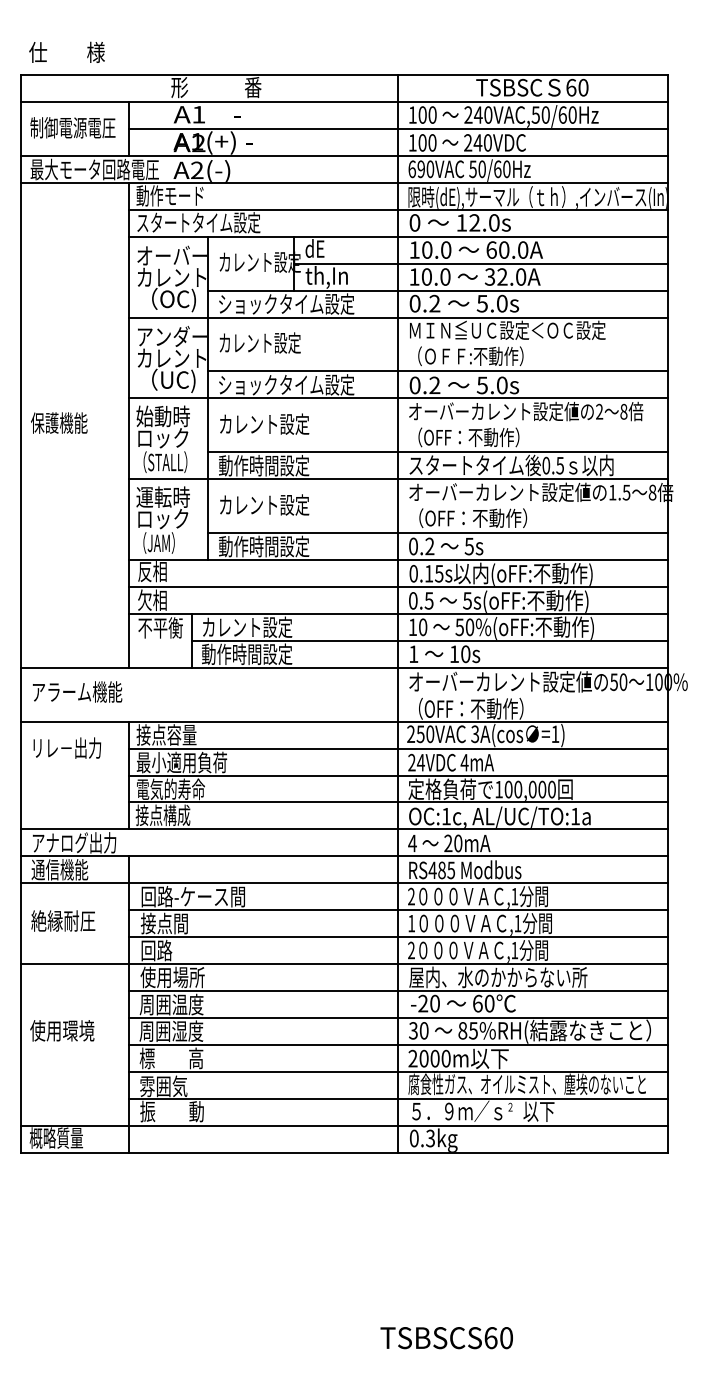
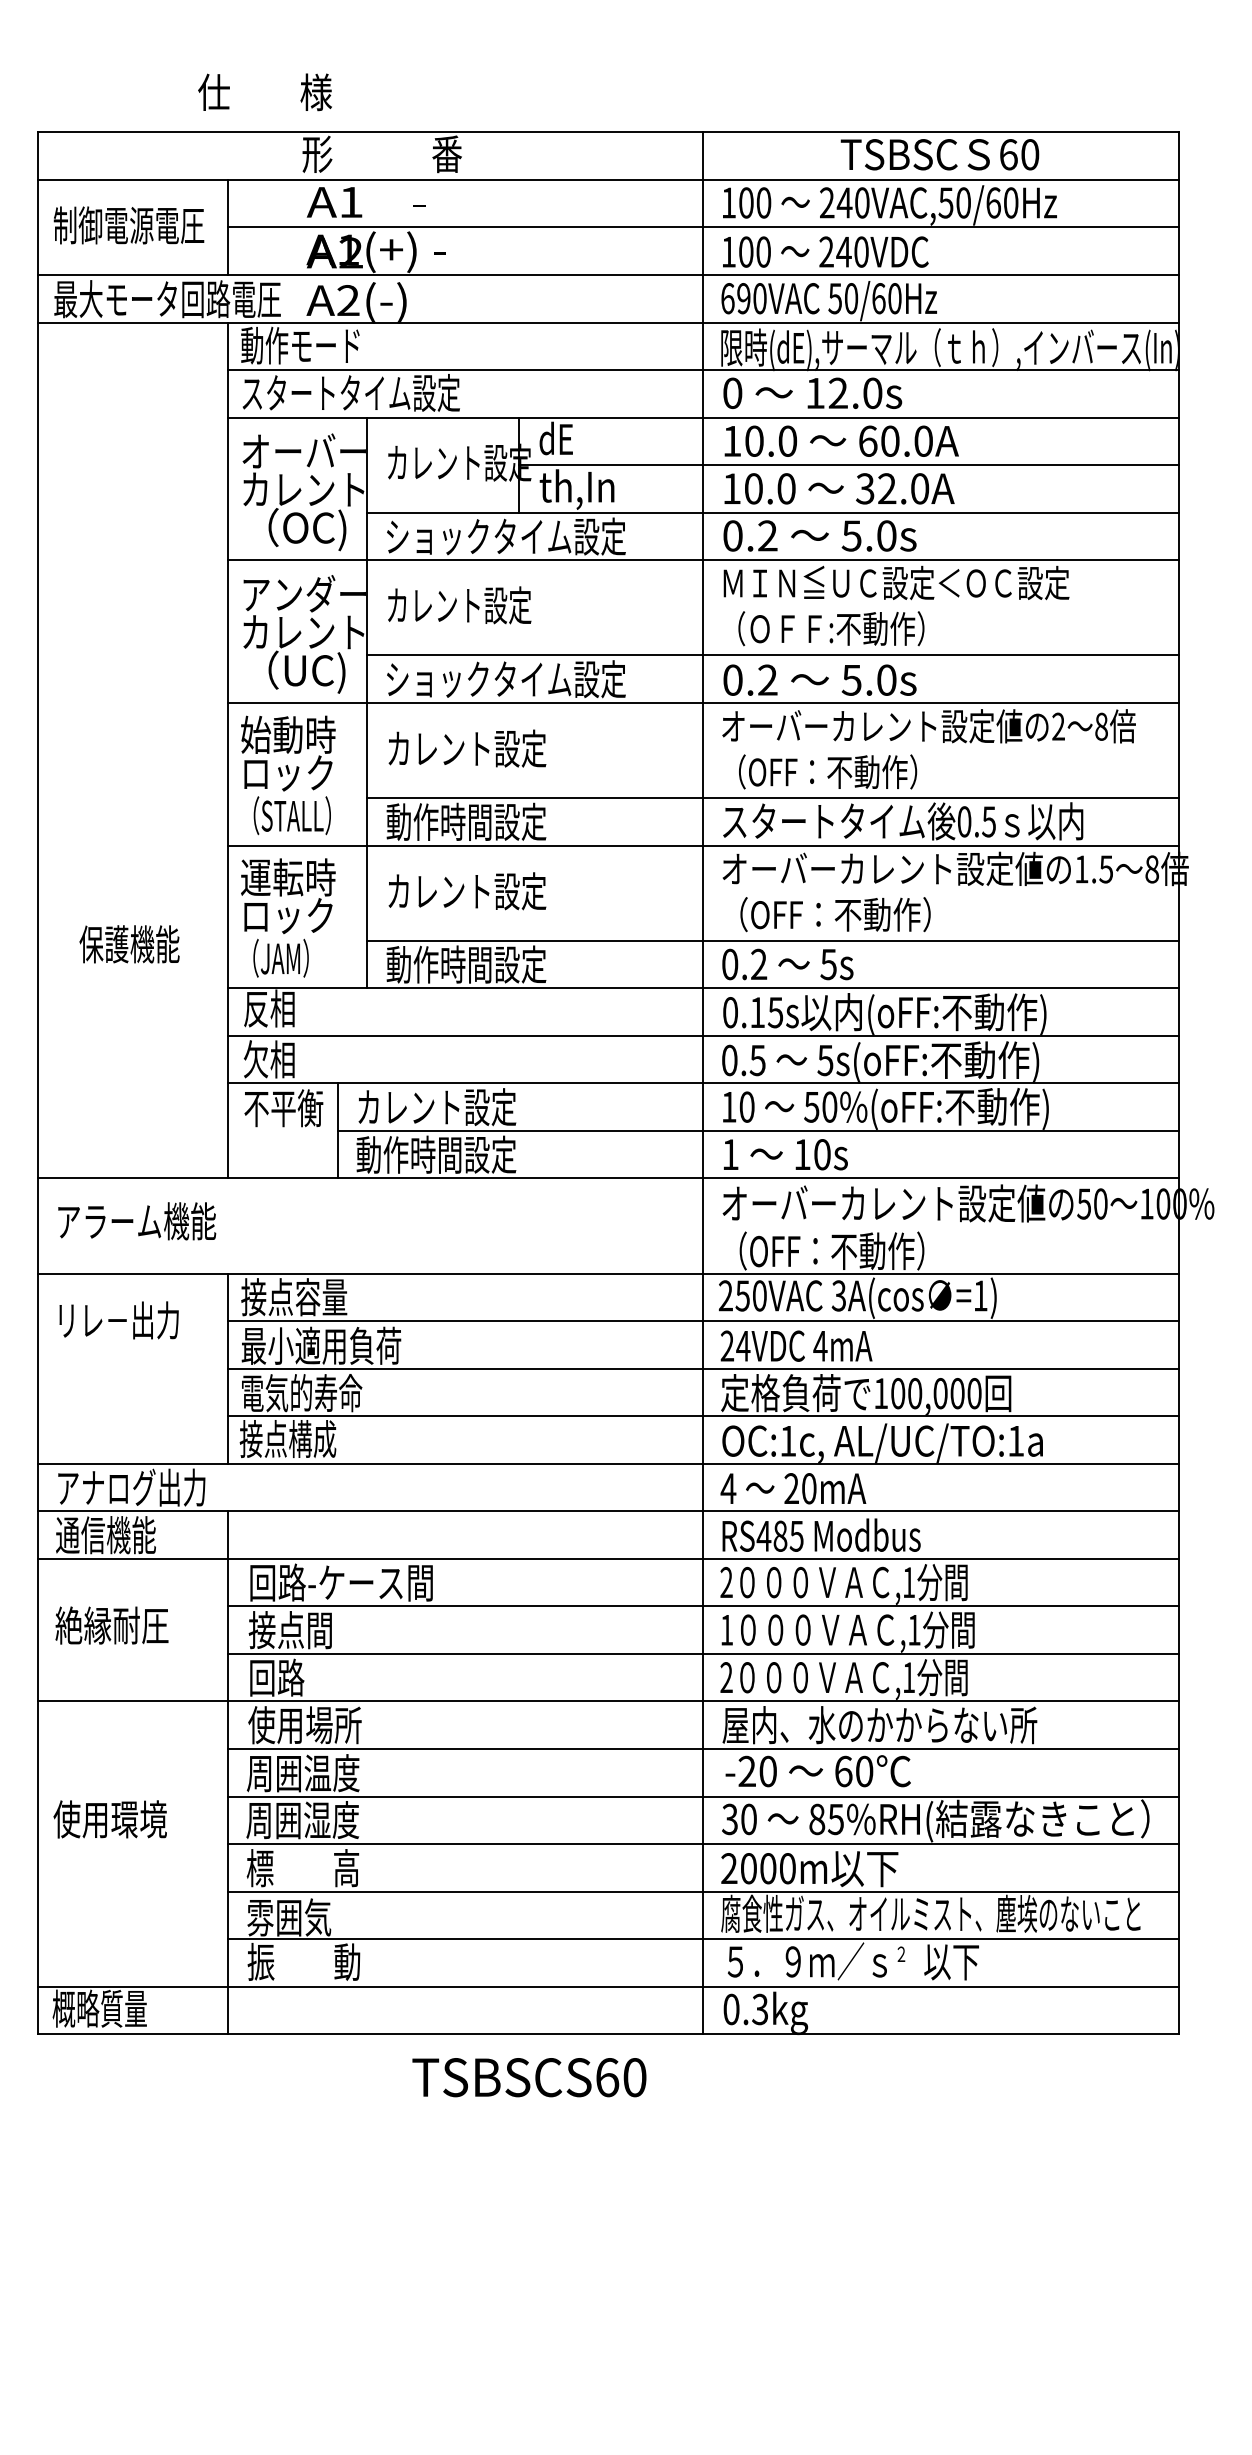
text: (66, 51) -> (264, 90), moved
text: (59, 422) -> (129, 943), moved
text: (446, 1338) -> (528, 2078), moved

